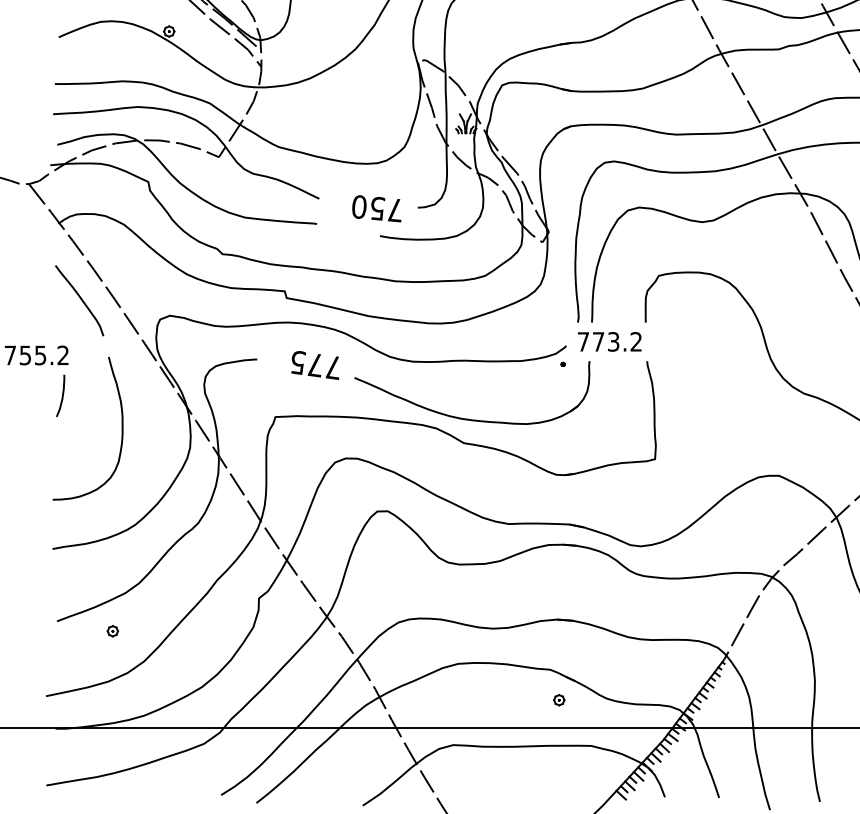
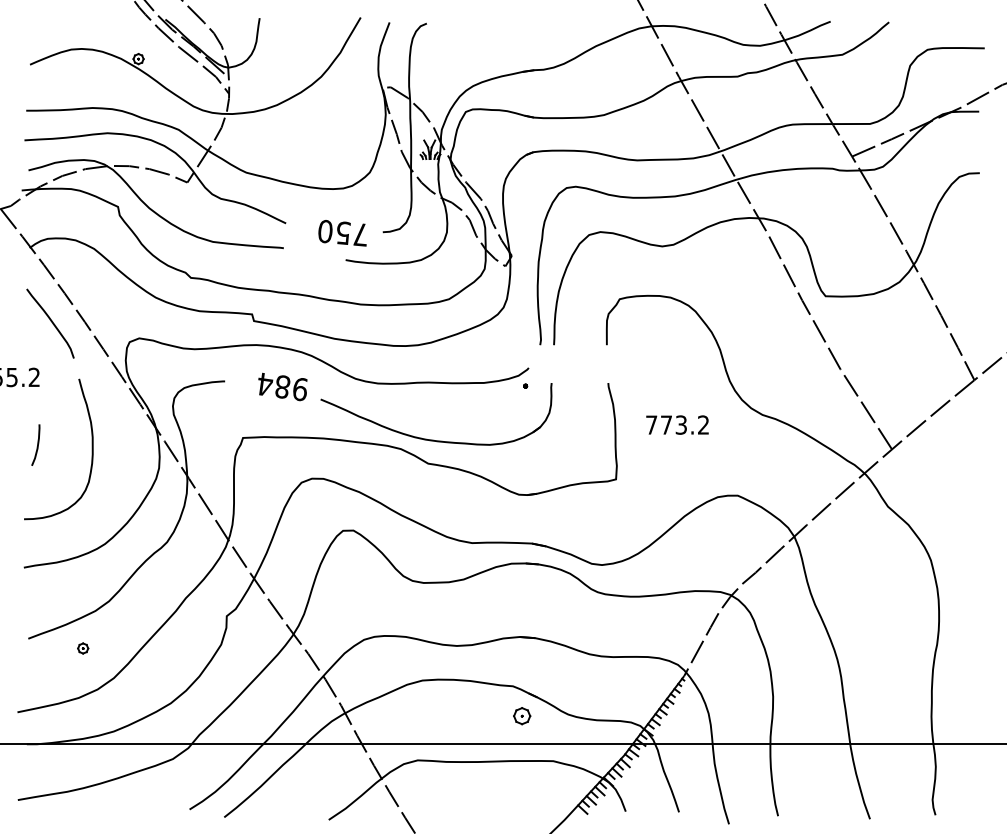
text: (609, 341) -> (677, 424), moved
text: (315, 364) -> (282, 386), 775 -> 984
curve: (62, 395) -> (37, 444), moved
part: (558, 700) -> (521, 716), size x1.6

